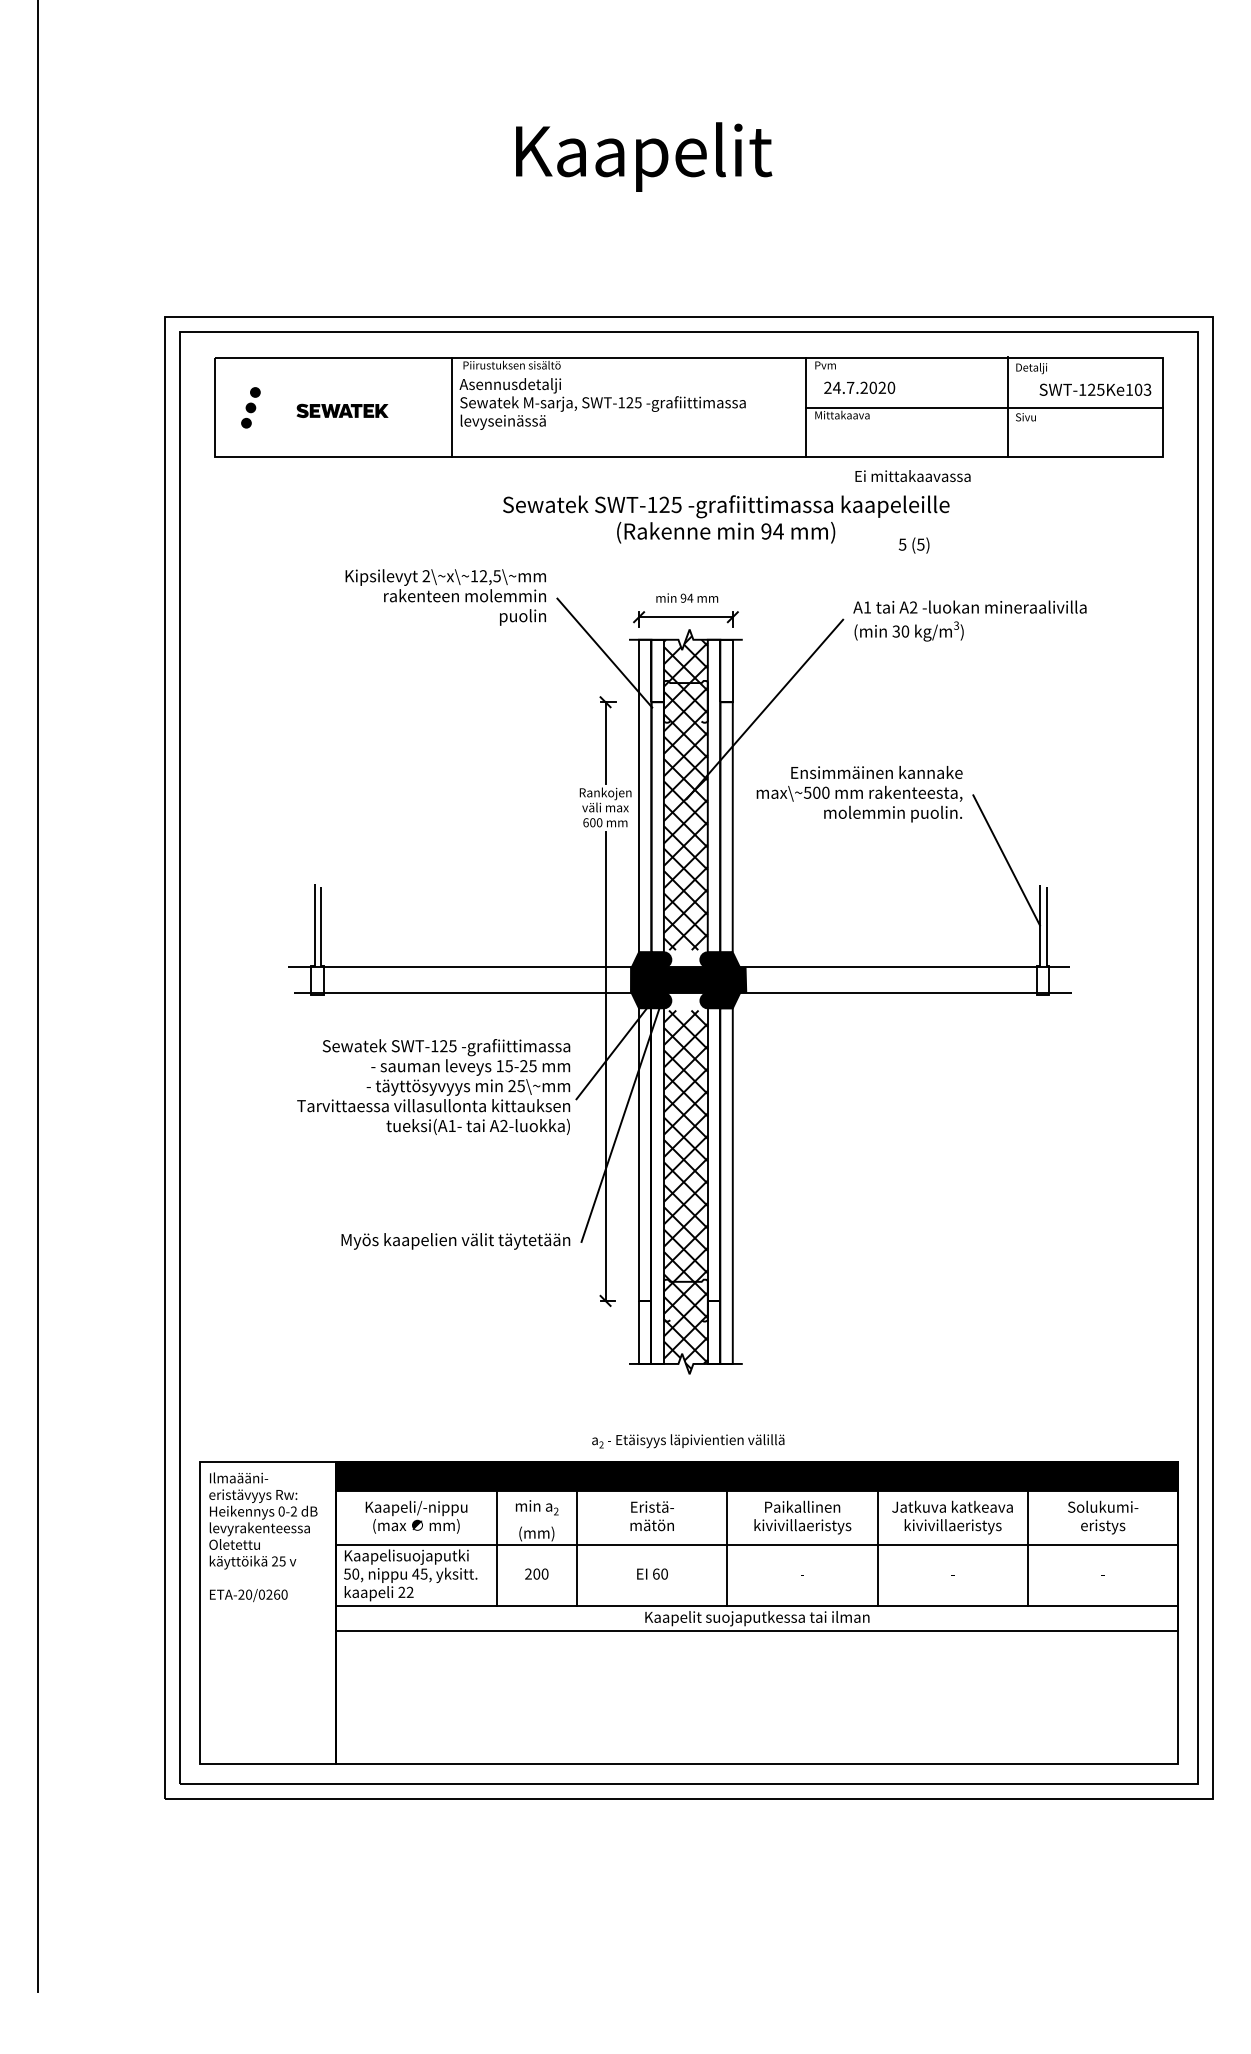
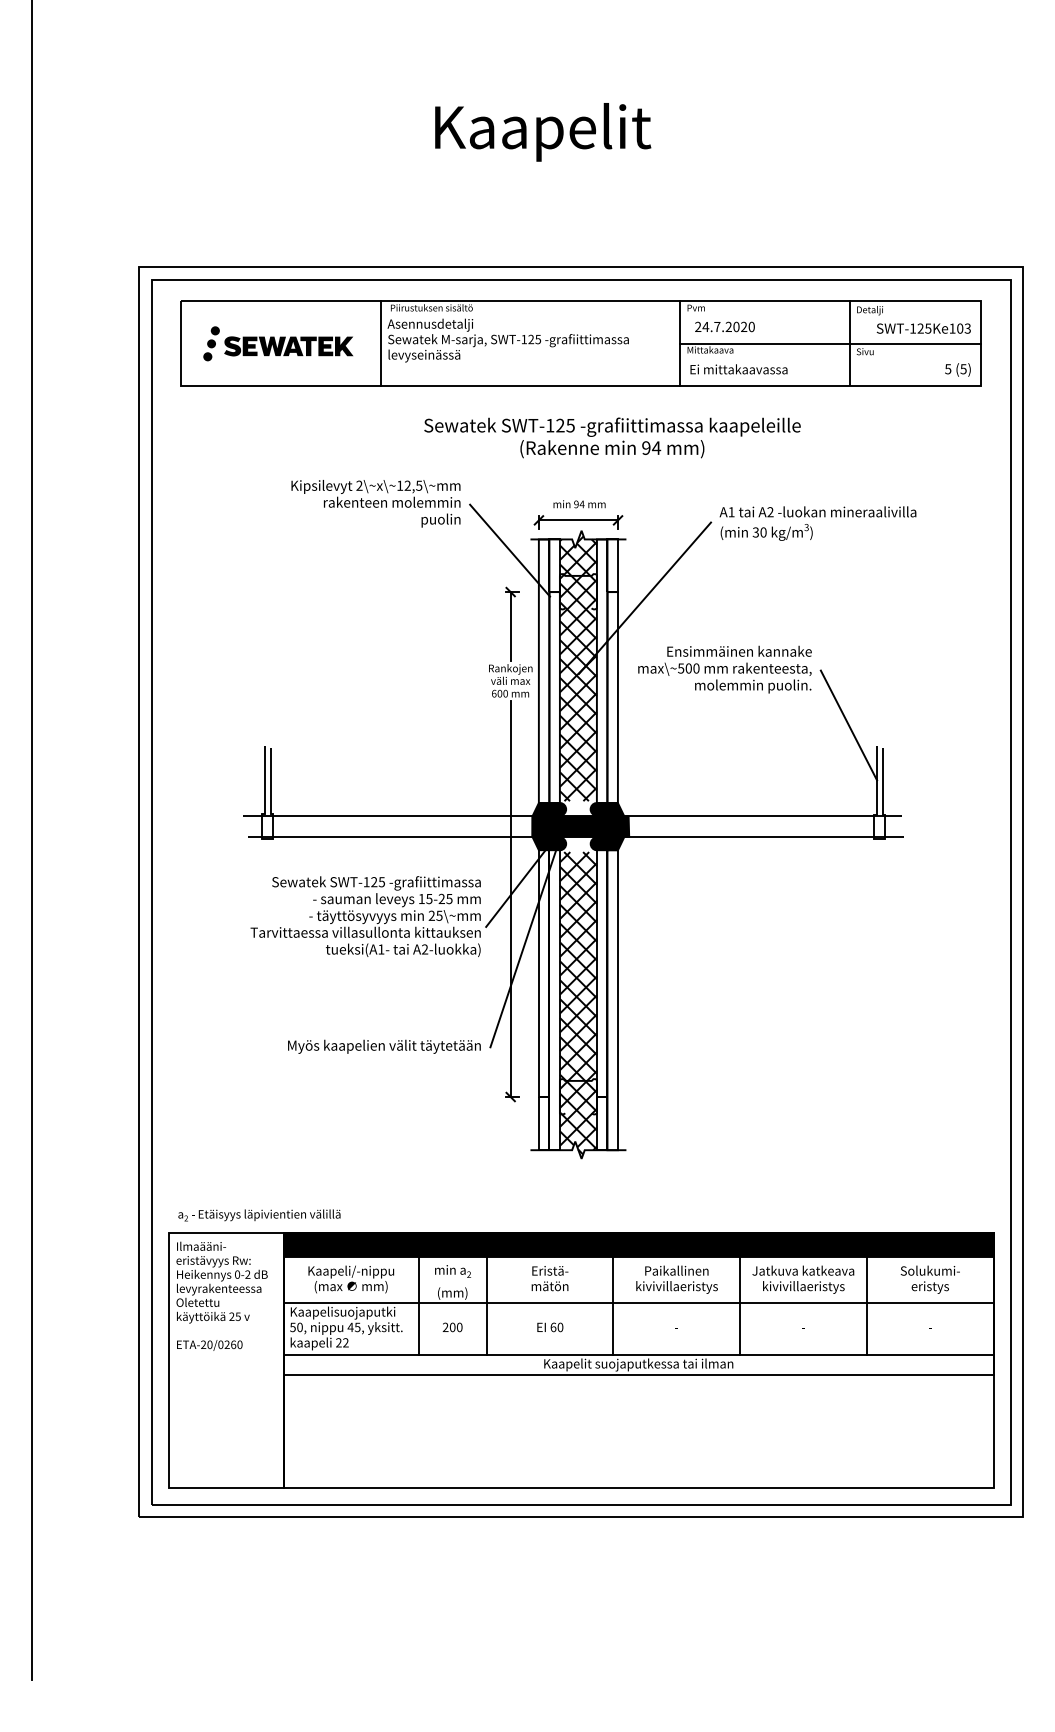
part: (342, 411) -> (288, 346), size x1.67
text: (912, 476) -> (738, 369), moved
text: (913, 545) -> (957, 369), moved
text: (688, 1441) -> (259, 1215), moved

